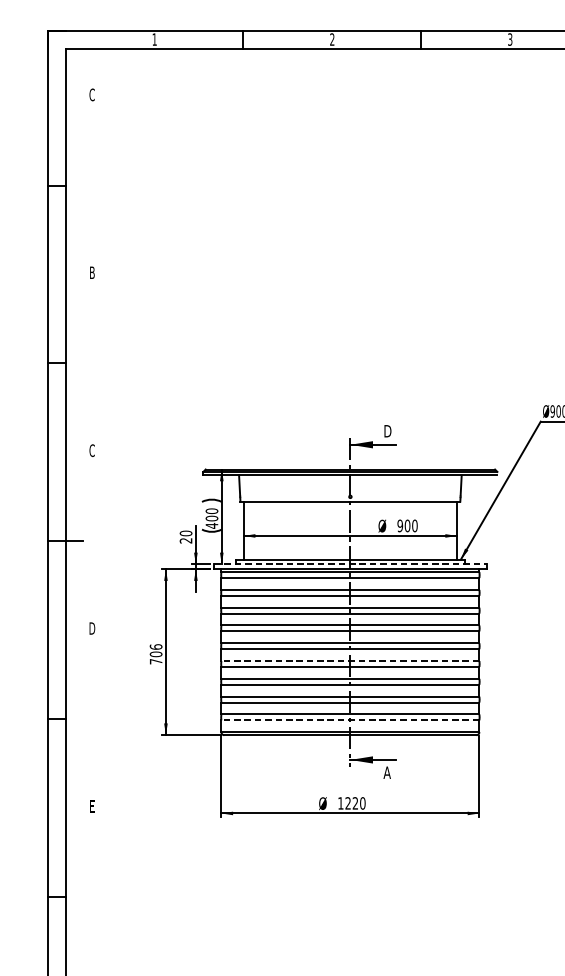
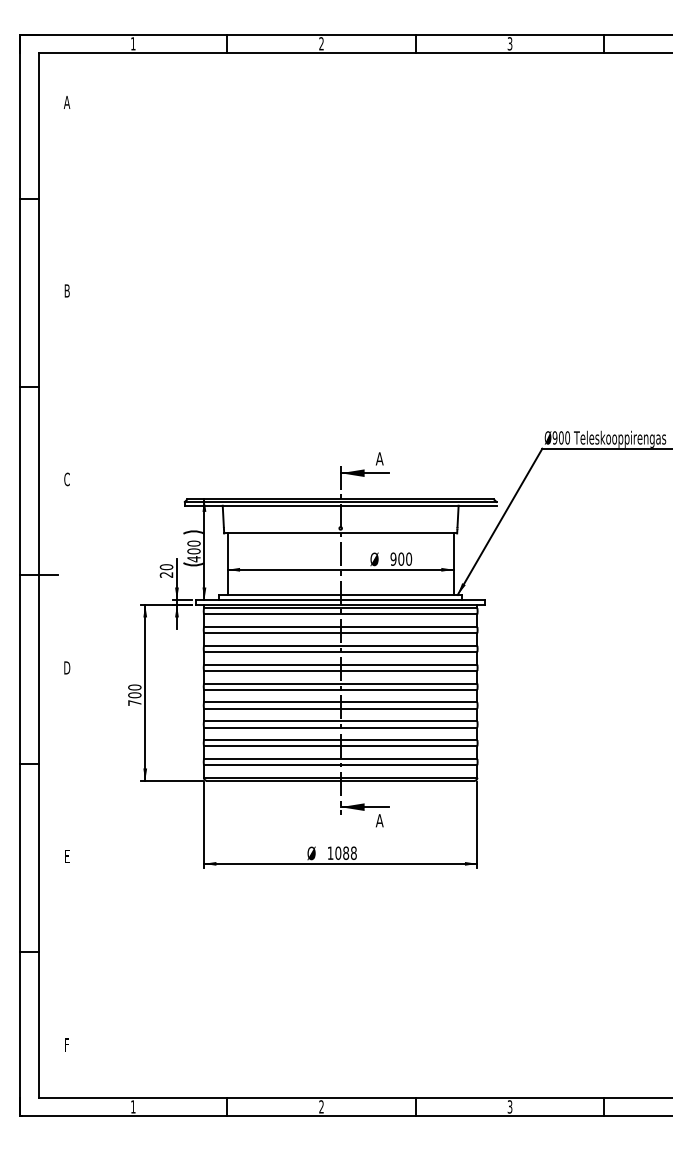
text: (91, 94) -> (66, 102), C -> A
text: (387, 430) -> (379, 458), D -> A
line: (350, 563) -> (340, 599), dashed -> solid
text: (155, 647) -> (134, 687), 706 -> 700
line: (350, 661) -> (340, 702), dashed -> solid
line: (350, 720) -> (340, 765), dashed -> solid
text: (354, 802) -> (345, 852), 1220 -> 1088

